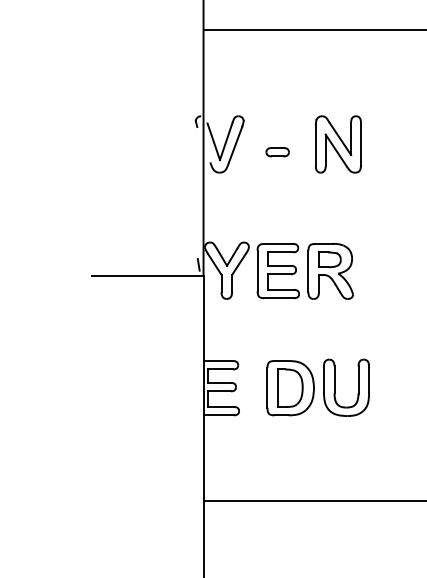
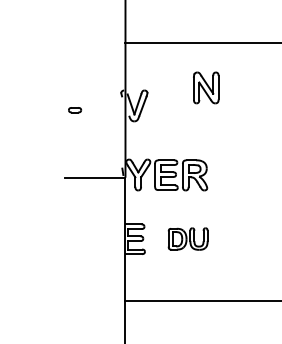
part: (338, 143) -> (206, 87), moved
part: (278, 152) -> (75, 110), moved
part: (316, 386) -> (187, 238), size x0.7

